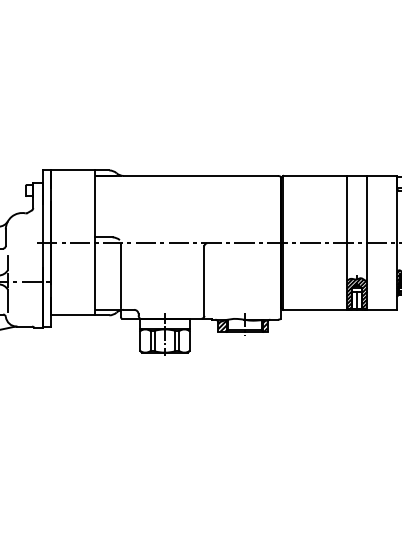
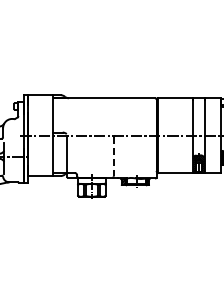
line: (203, 282) -> (113, 157), solid -> dashed

